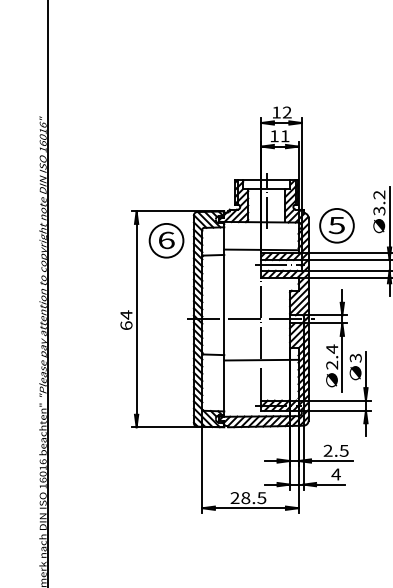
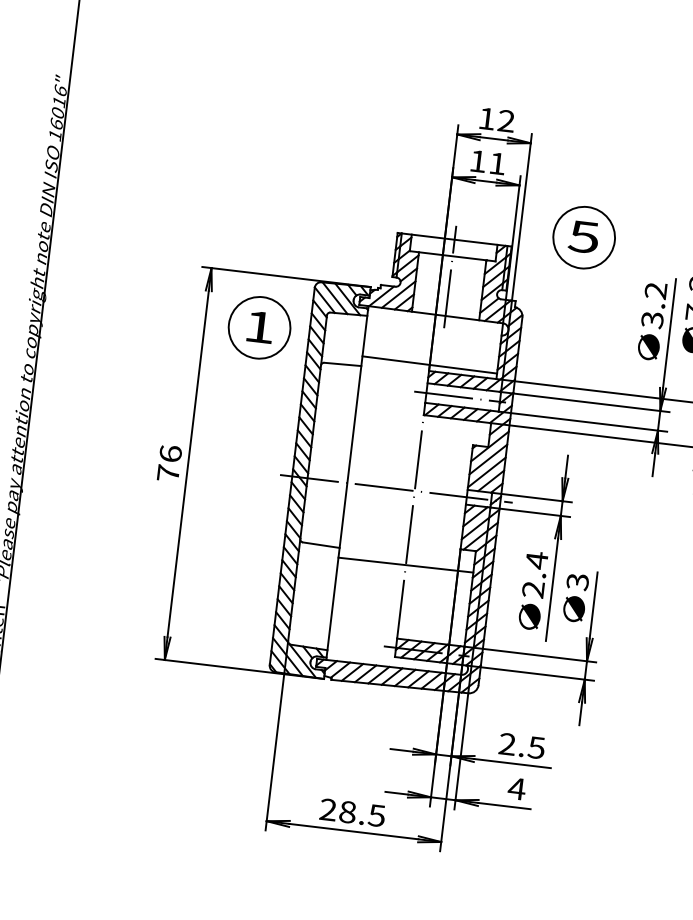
part: (336, 225) -> (583, 237), moved
text: (166, 240) -> (259, 327), 6 -> 1
text: (126, 320) -> (169, 463), 64 -> 76

